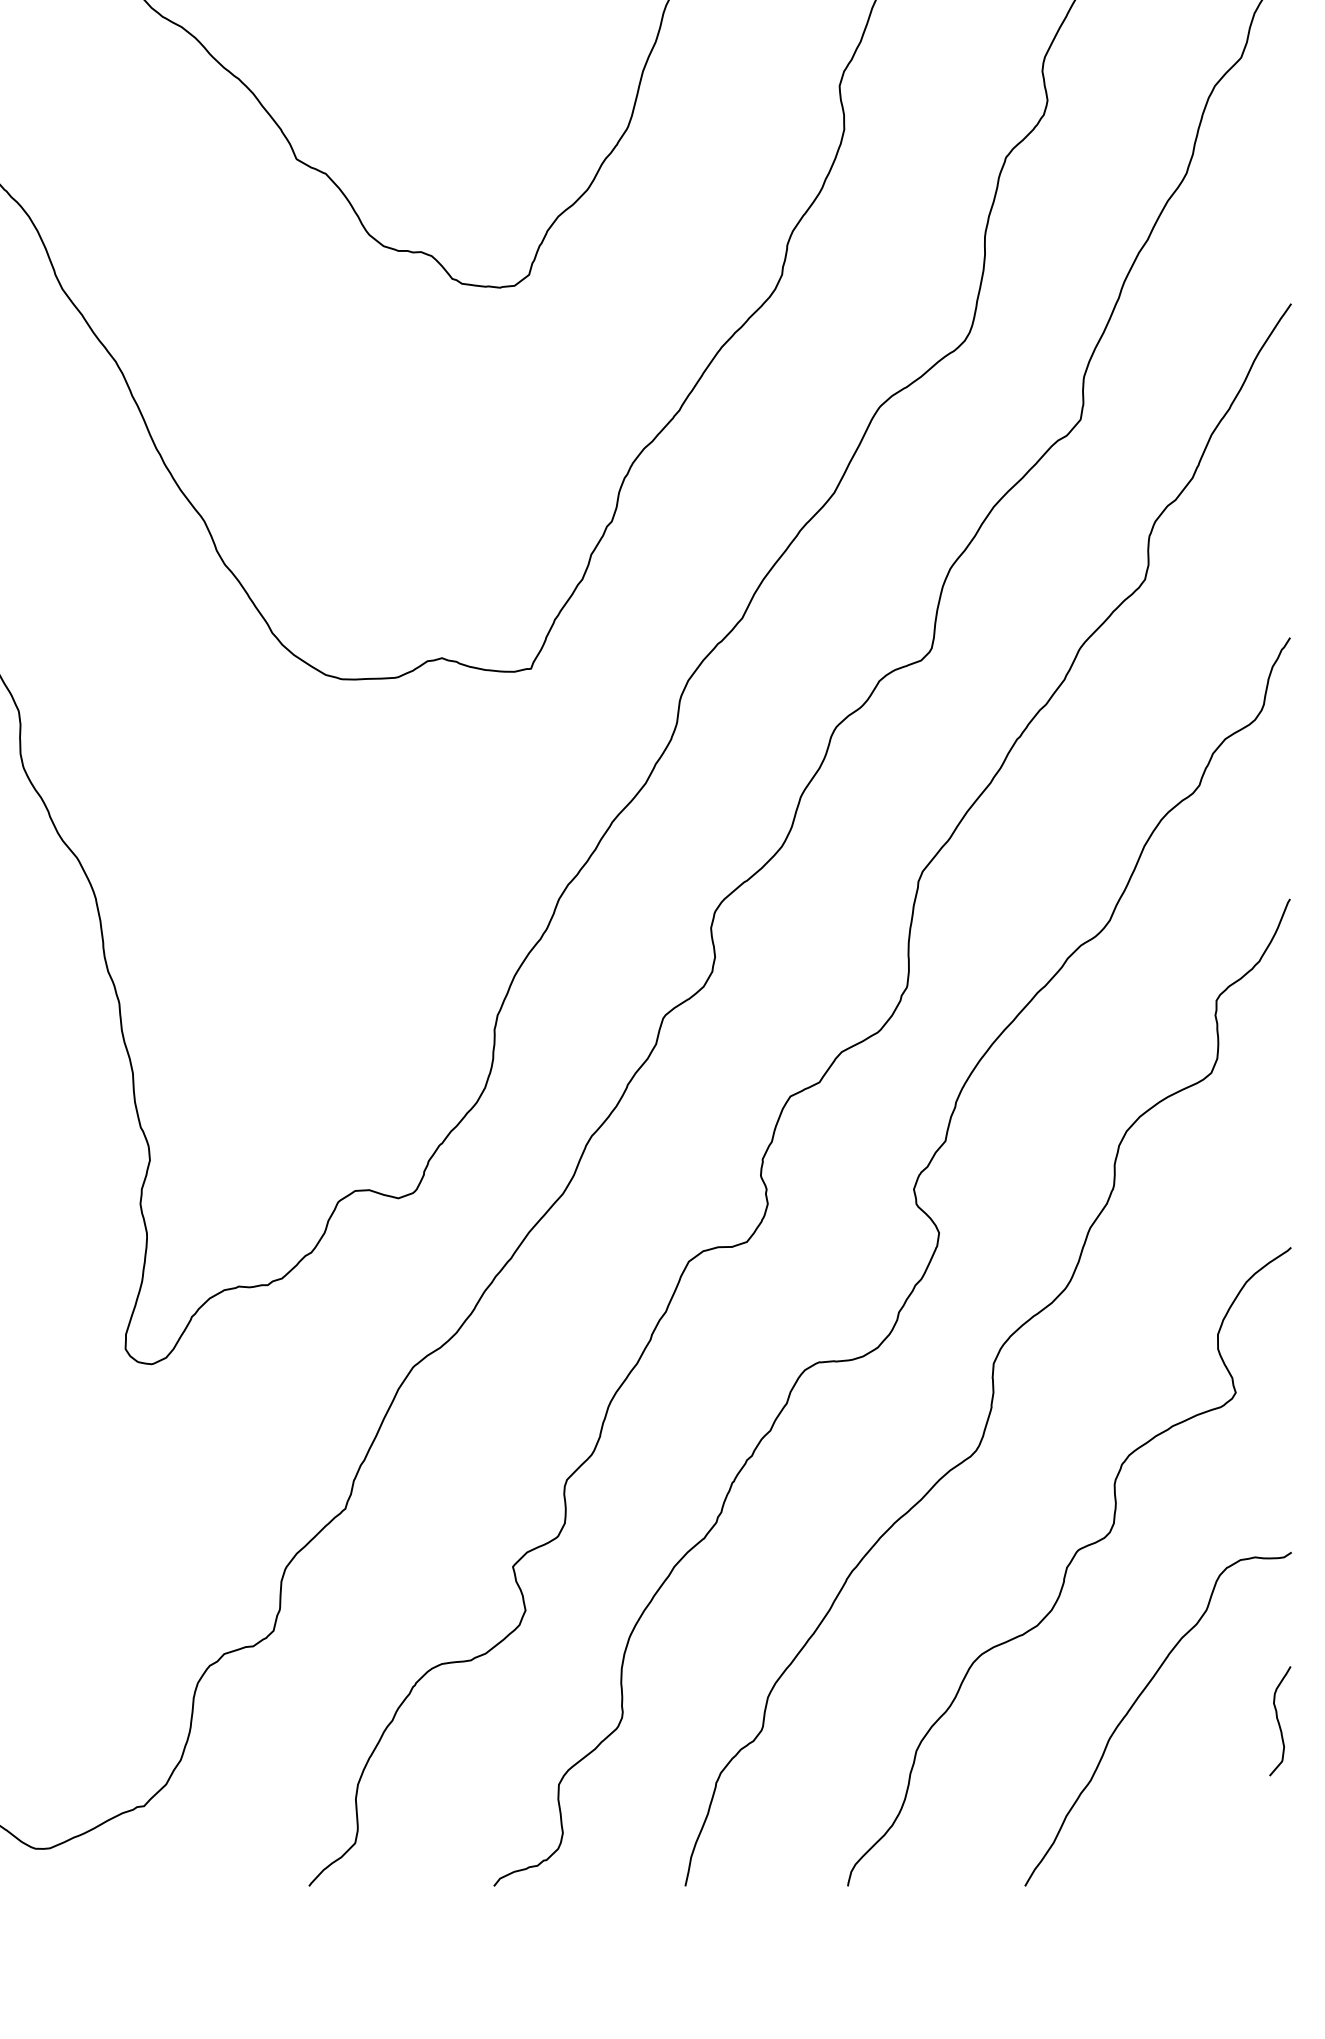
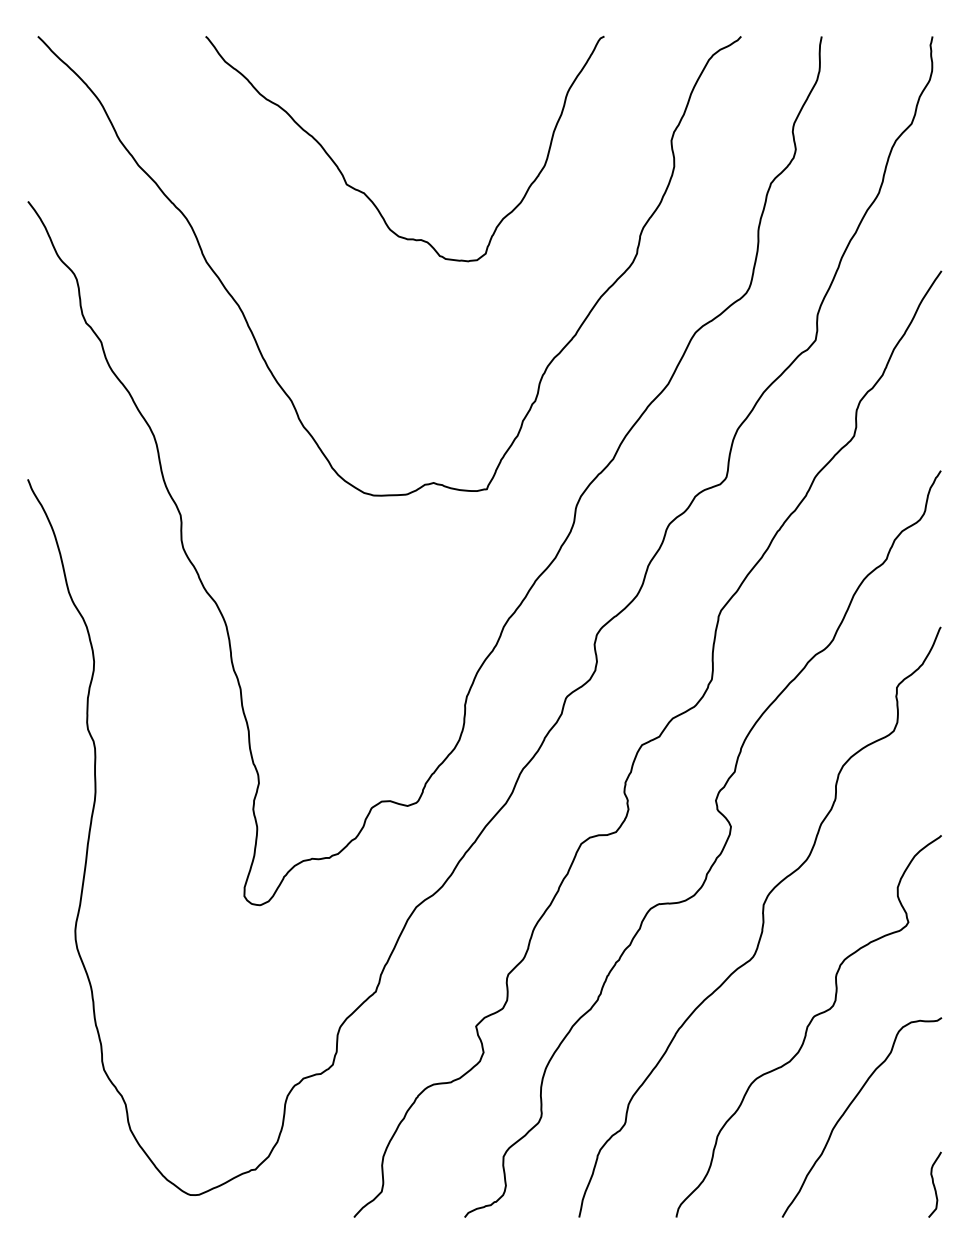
curve: (1279, 1720) -> (934, 1184), moved

